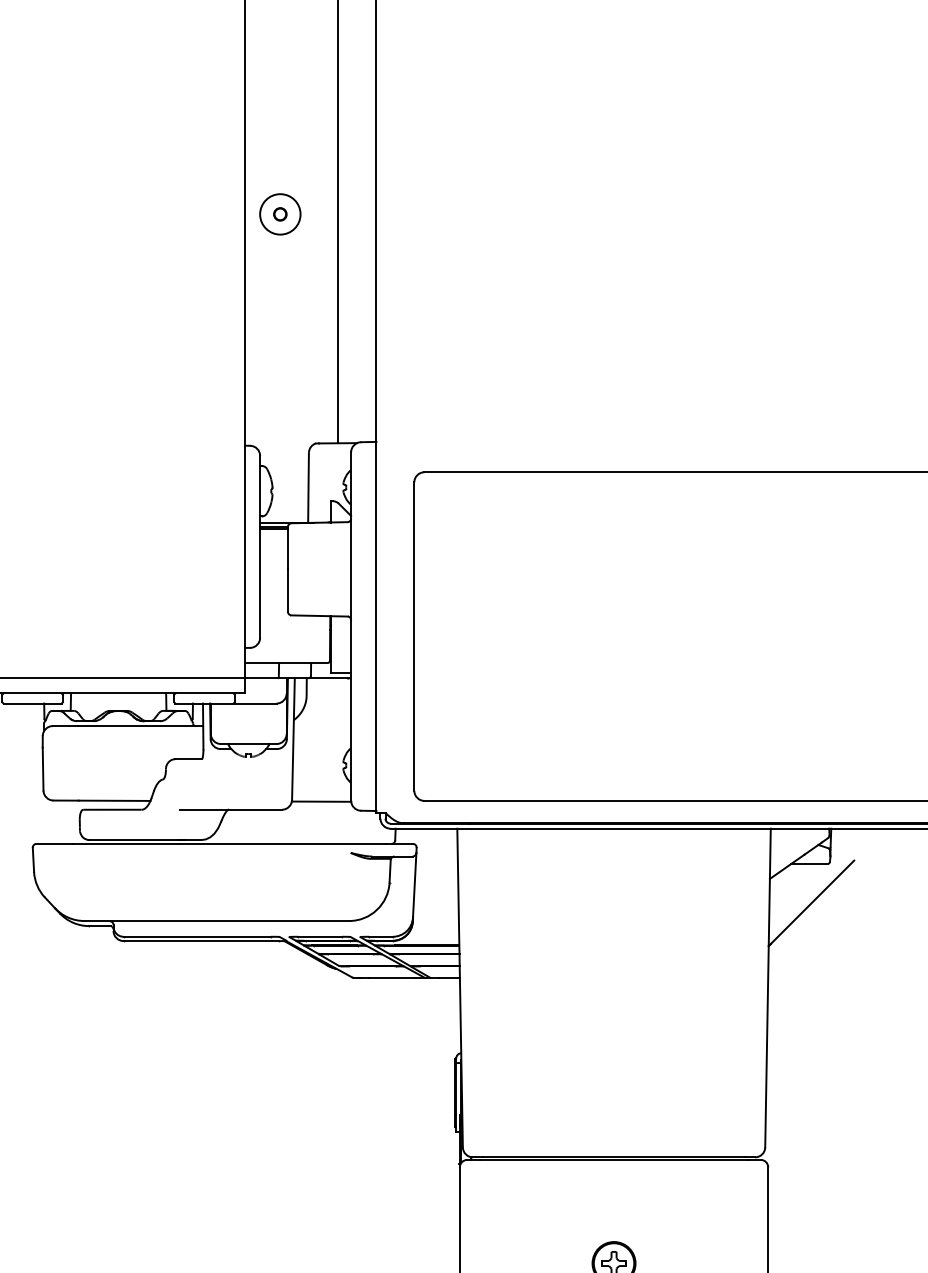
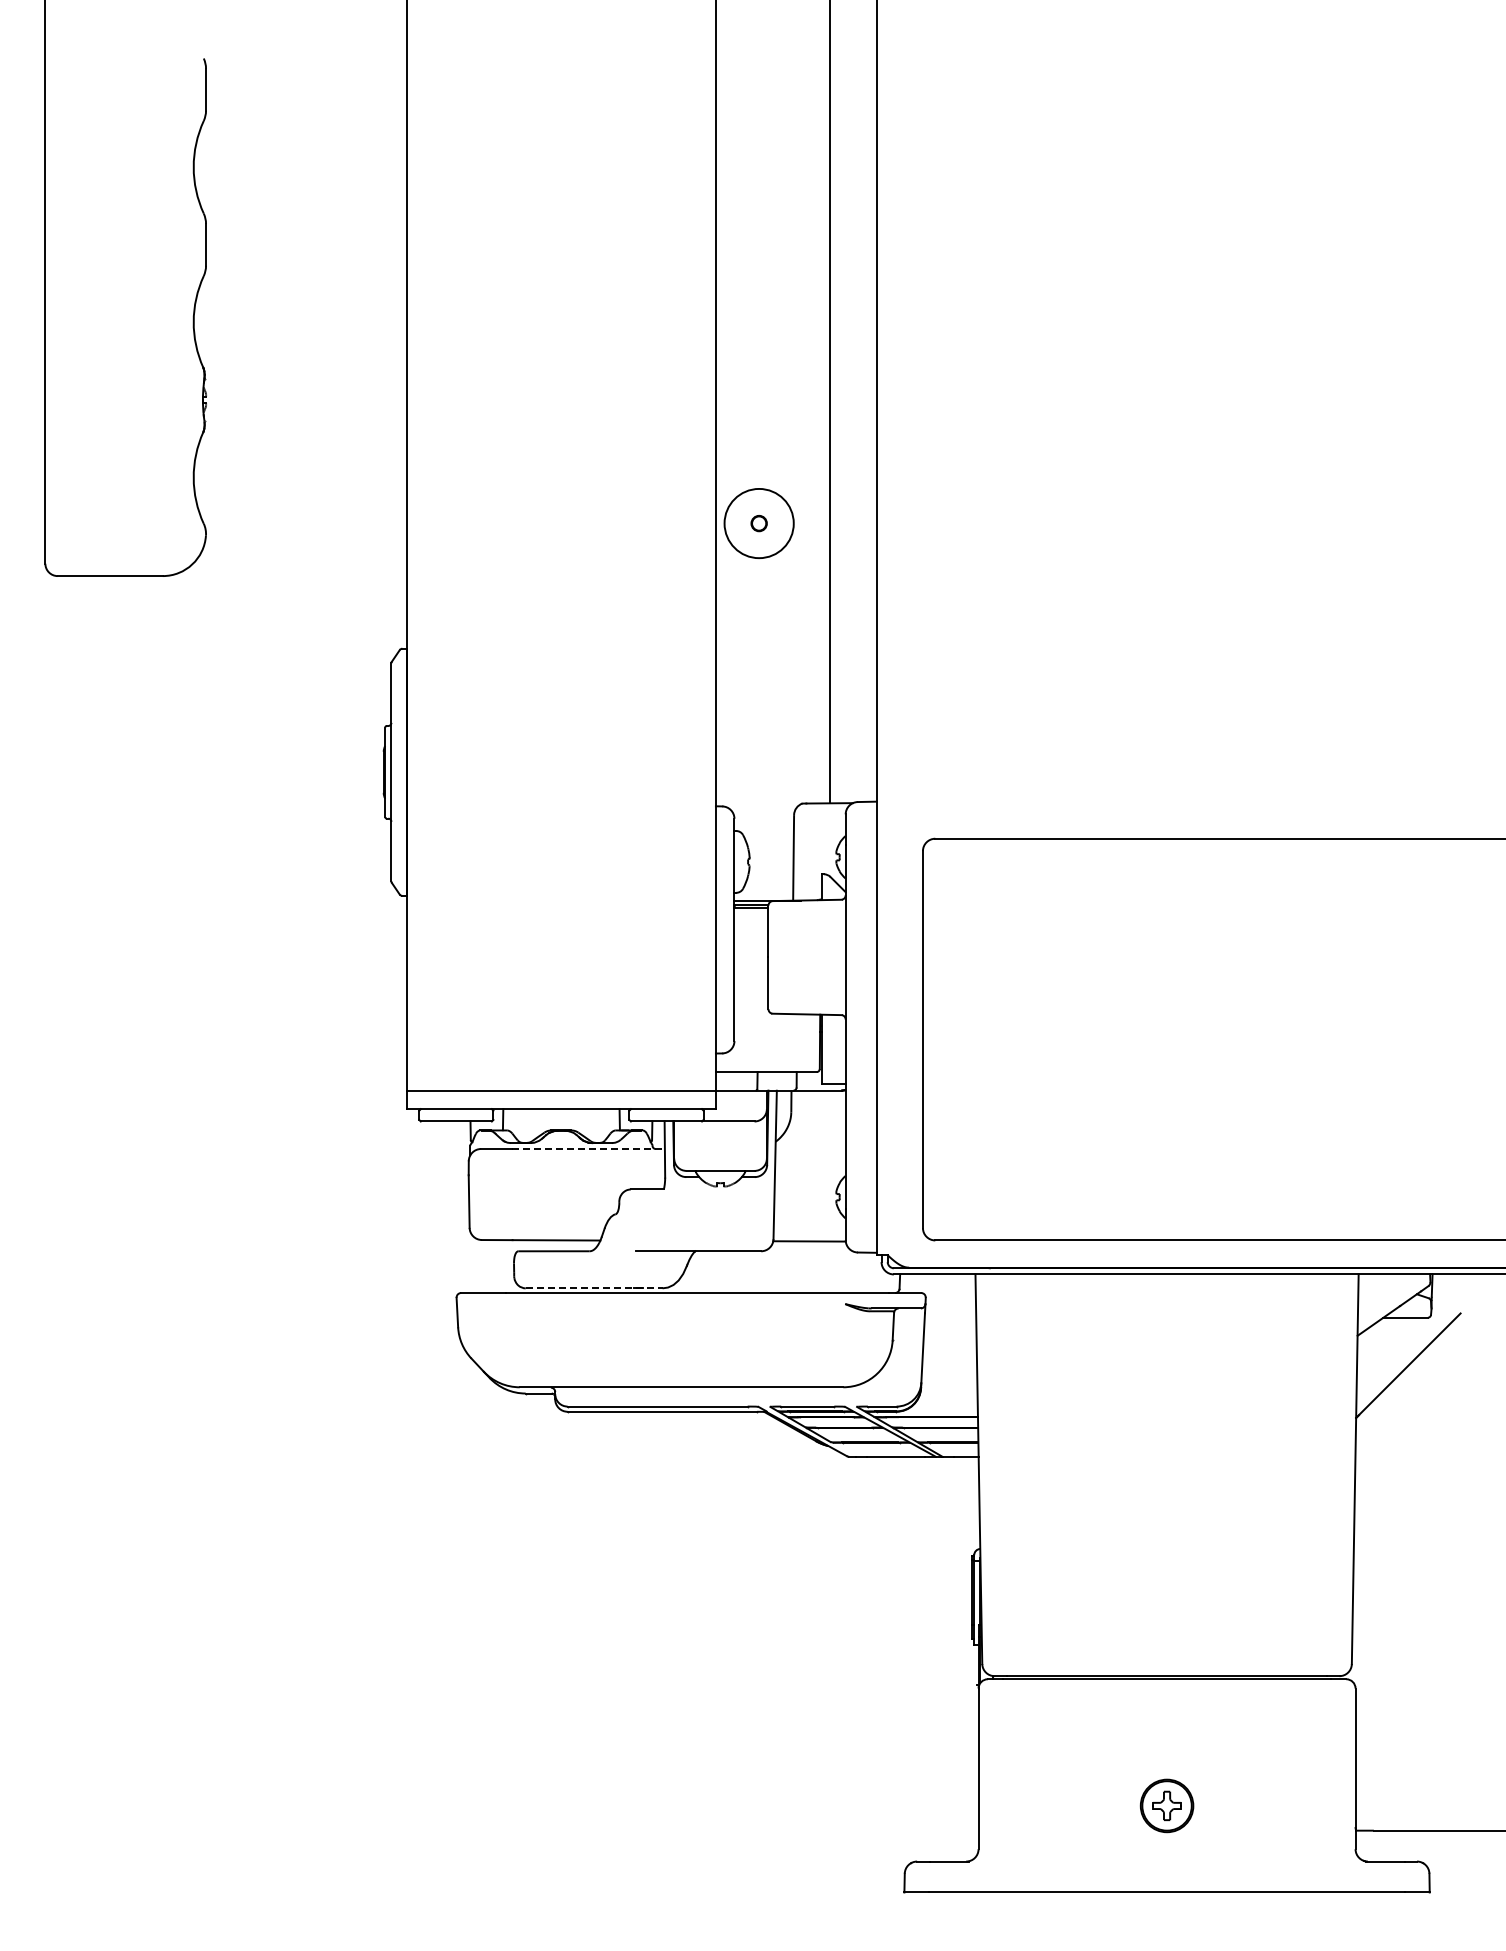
circle: (279, 214) -> (758, 523), size x1.4
line: (140, 725) -> (588, 1148), solid -> dashed
line: (145, 840) -> (594, 1288), solid -> dashed

